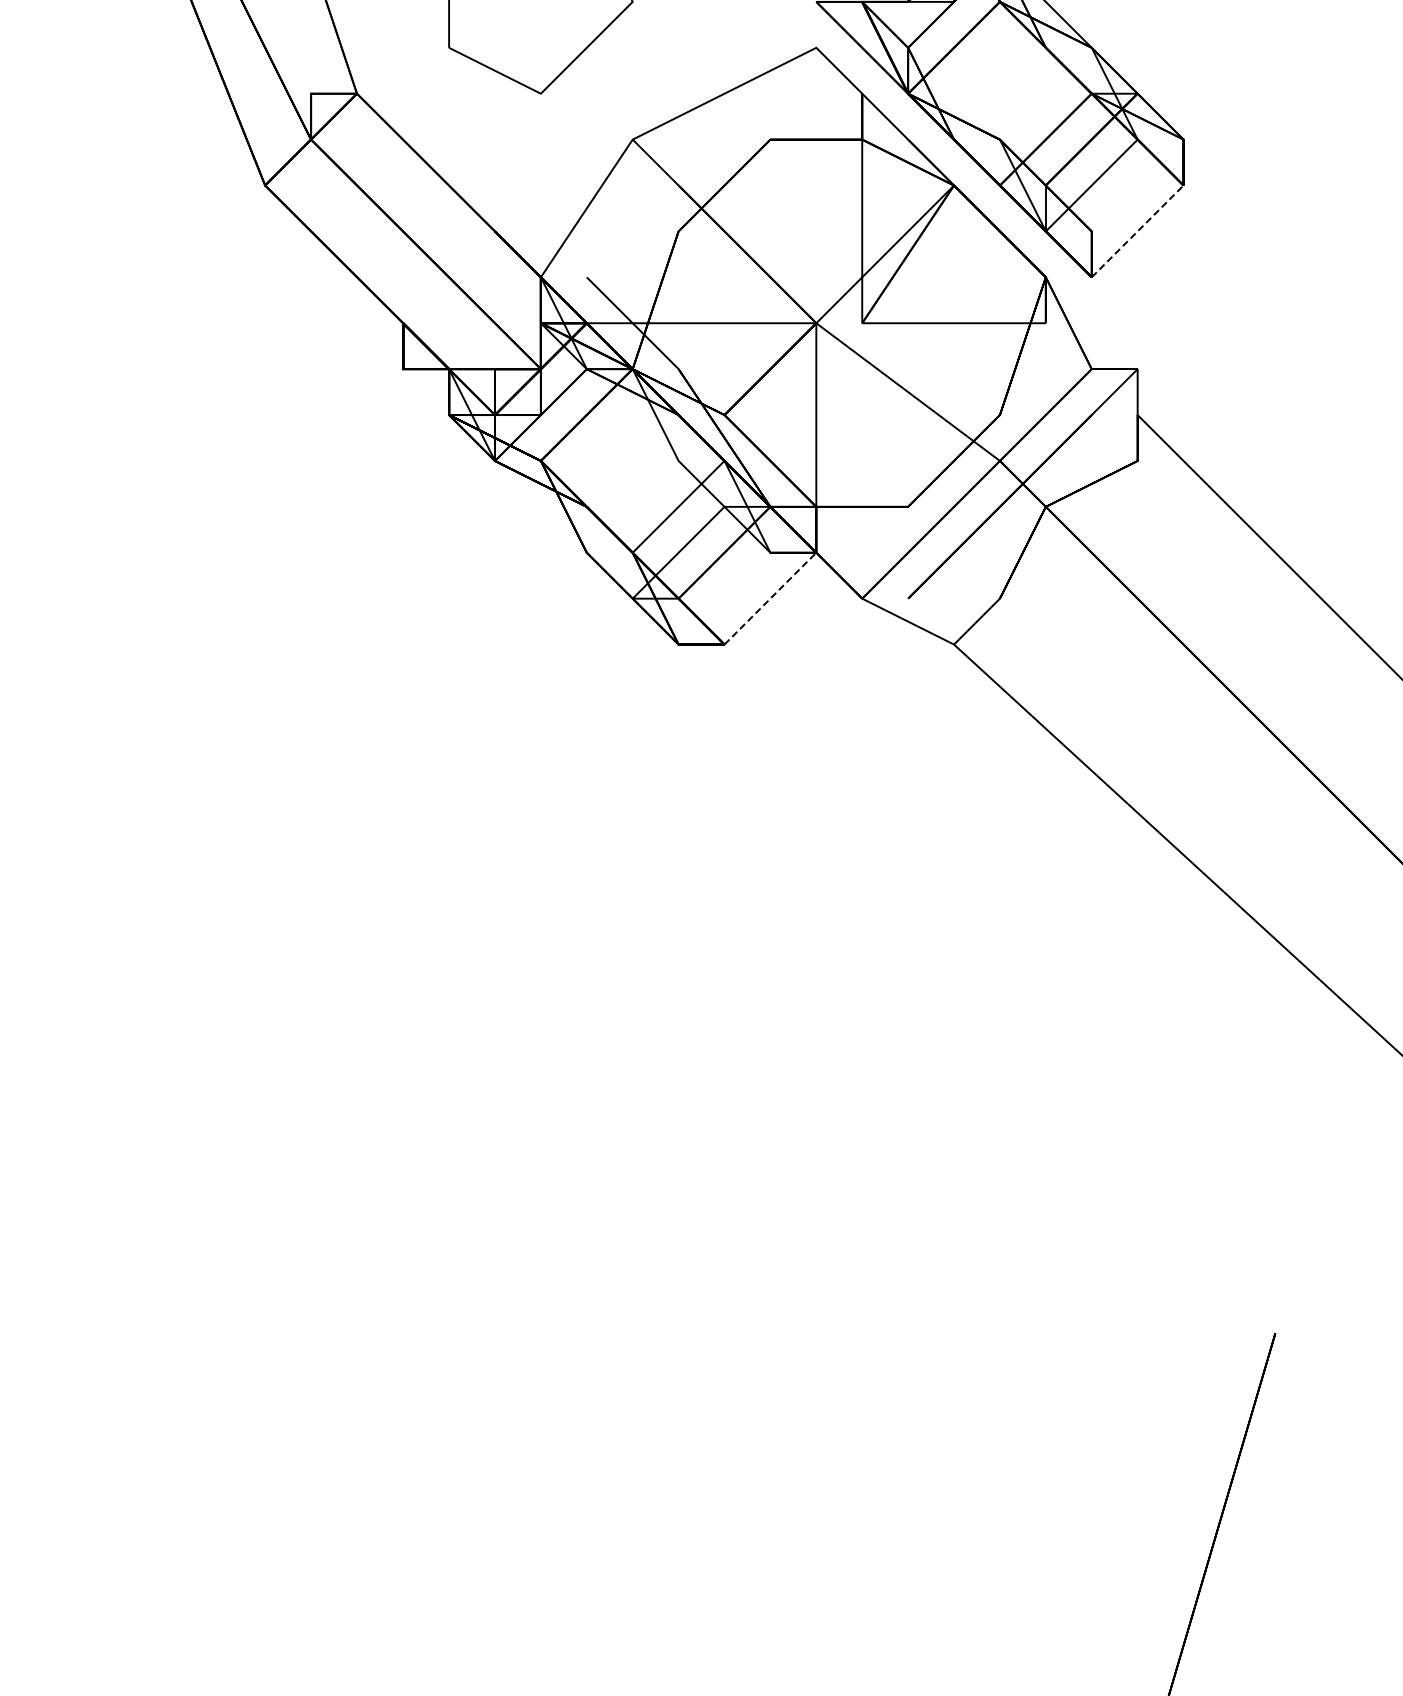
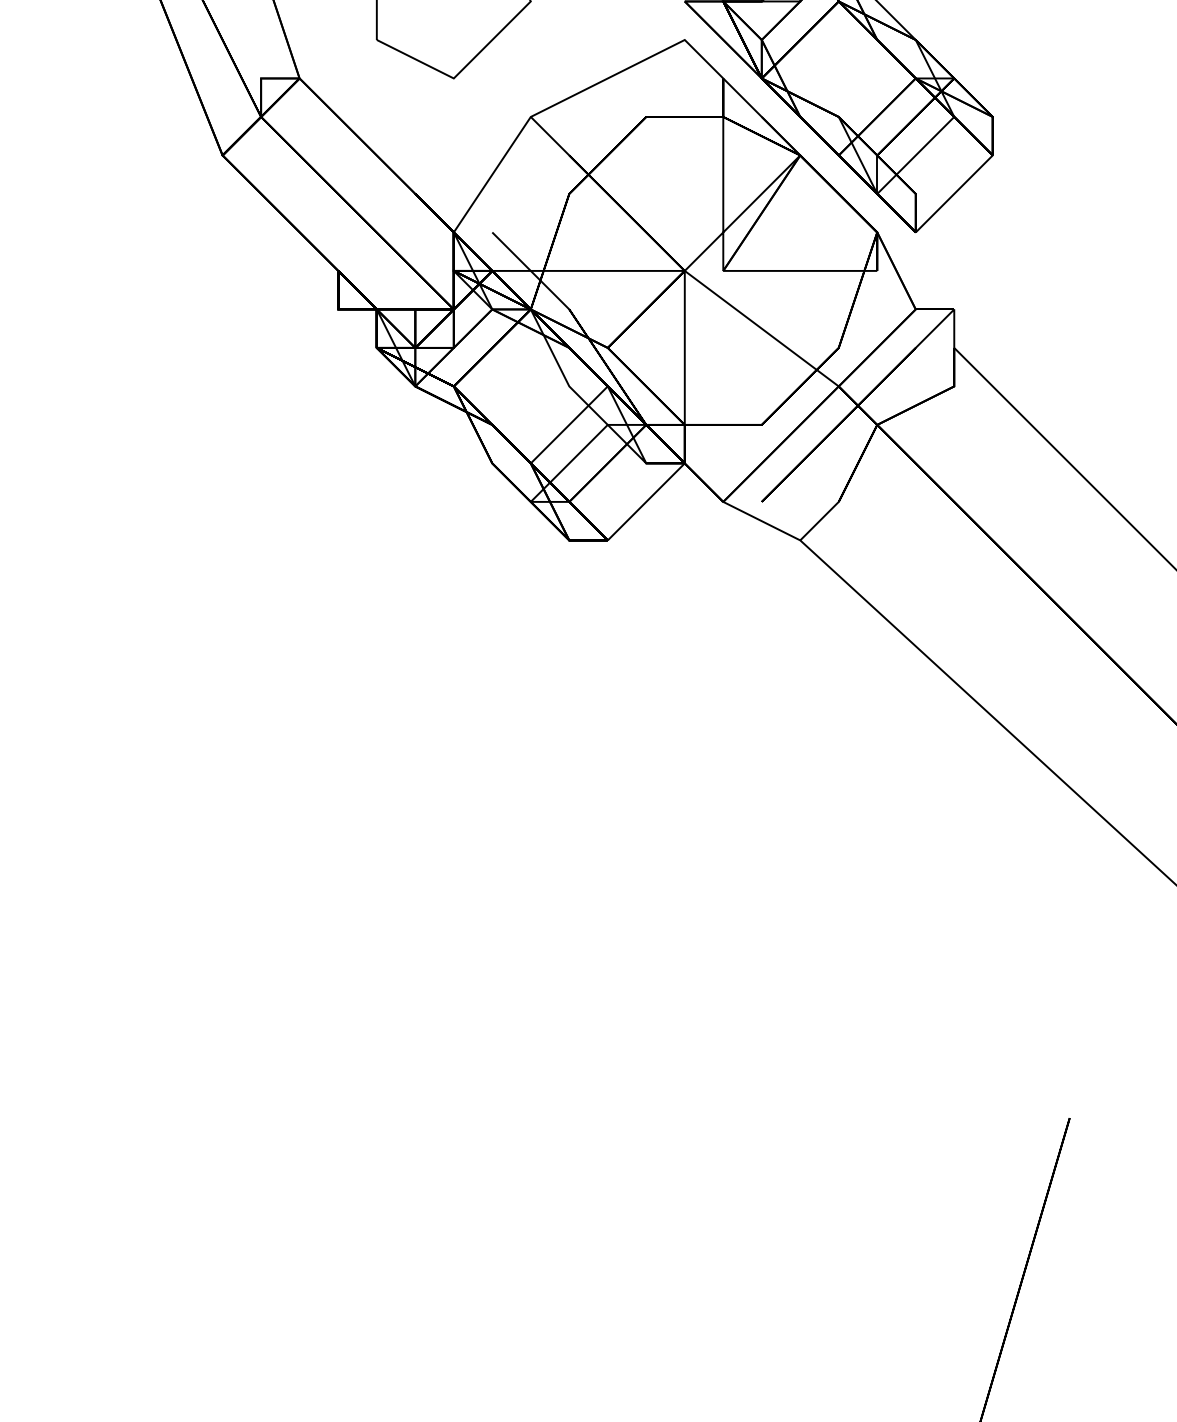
line: (1137, 231) -> (954, 194), dashed -> solid
line: (770, 598) -> (646, 501), dashed -> solid

